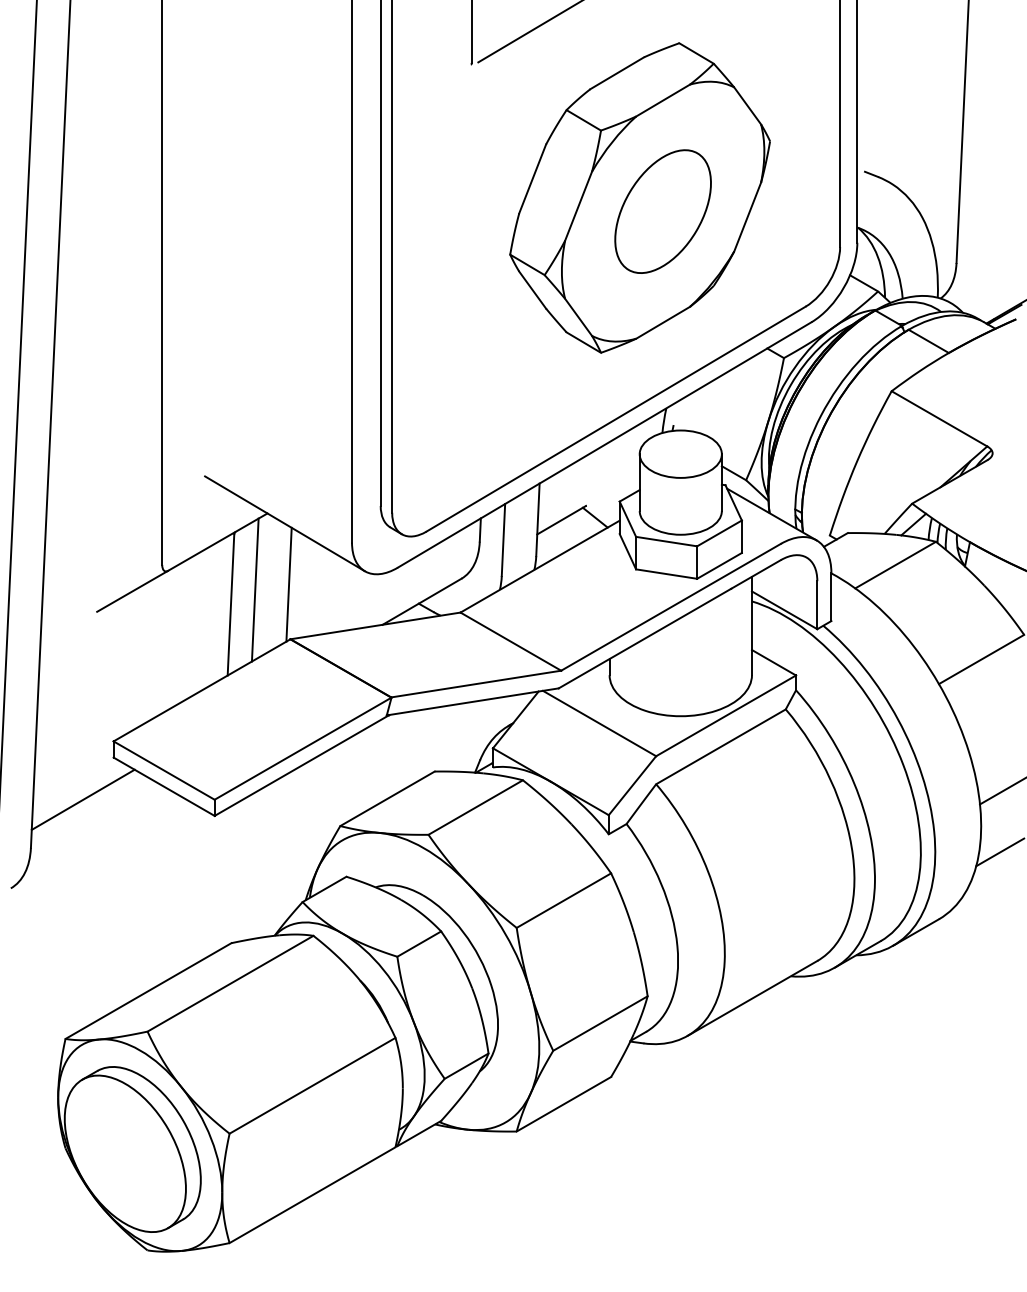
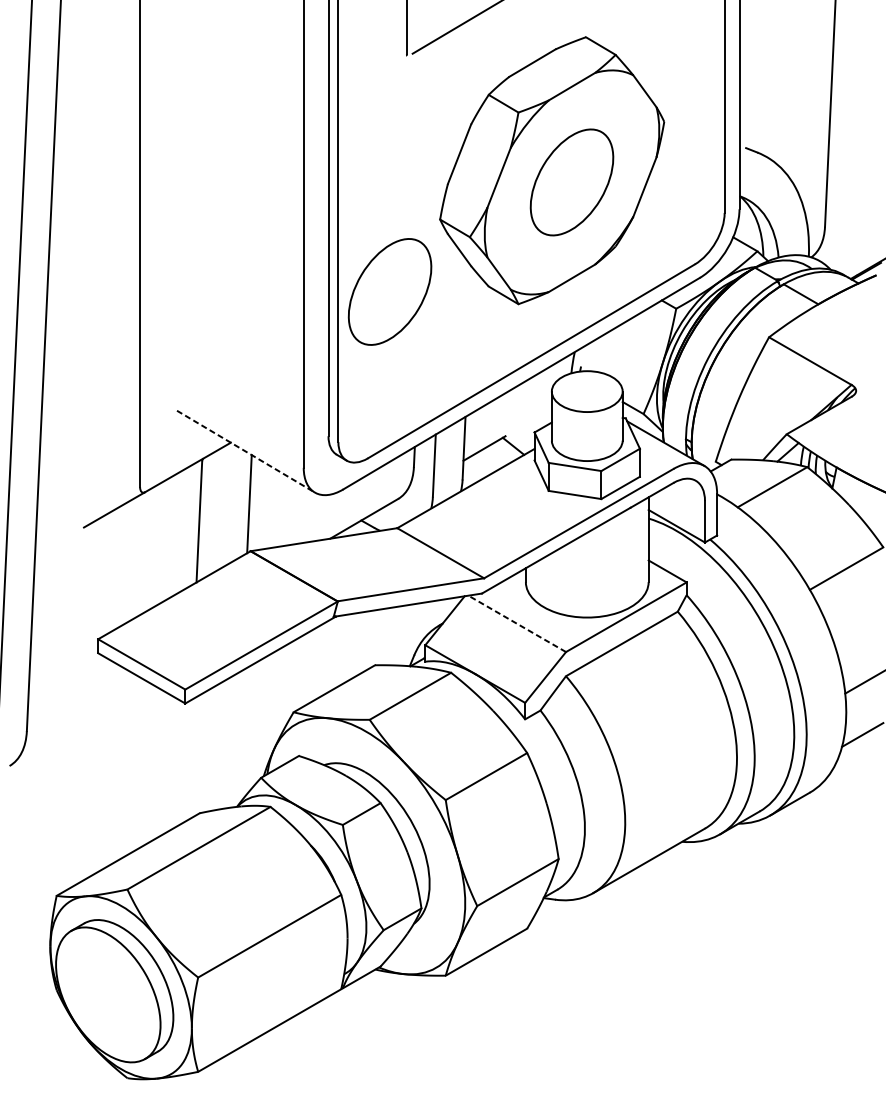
part: (451, 338) -> (389, 291), added
line: (284, 523) -> (245, 451), solid -> dashed
line: (254, 589) -> (219, 508), removed
line: (599, 723) -> (517, 623), solid -> dashed
line: (82, 799) -> (71, 689), removed

